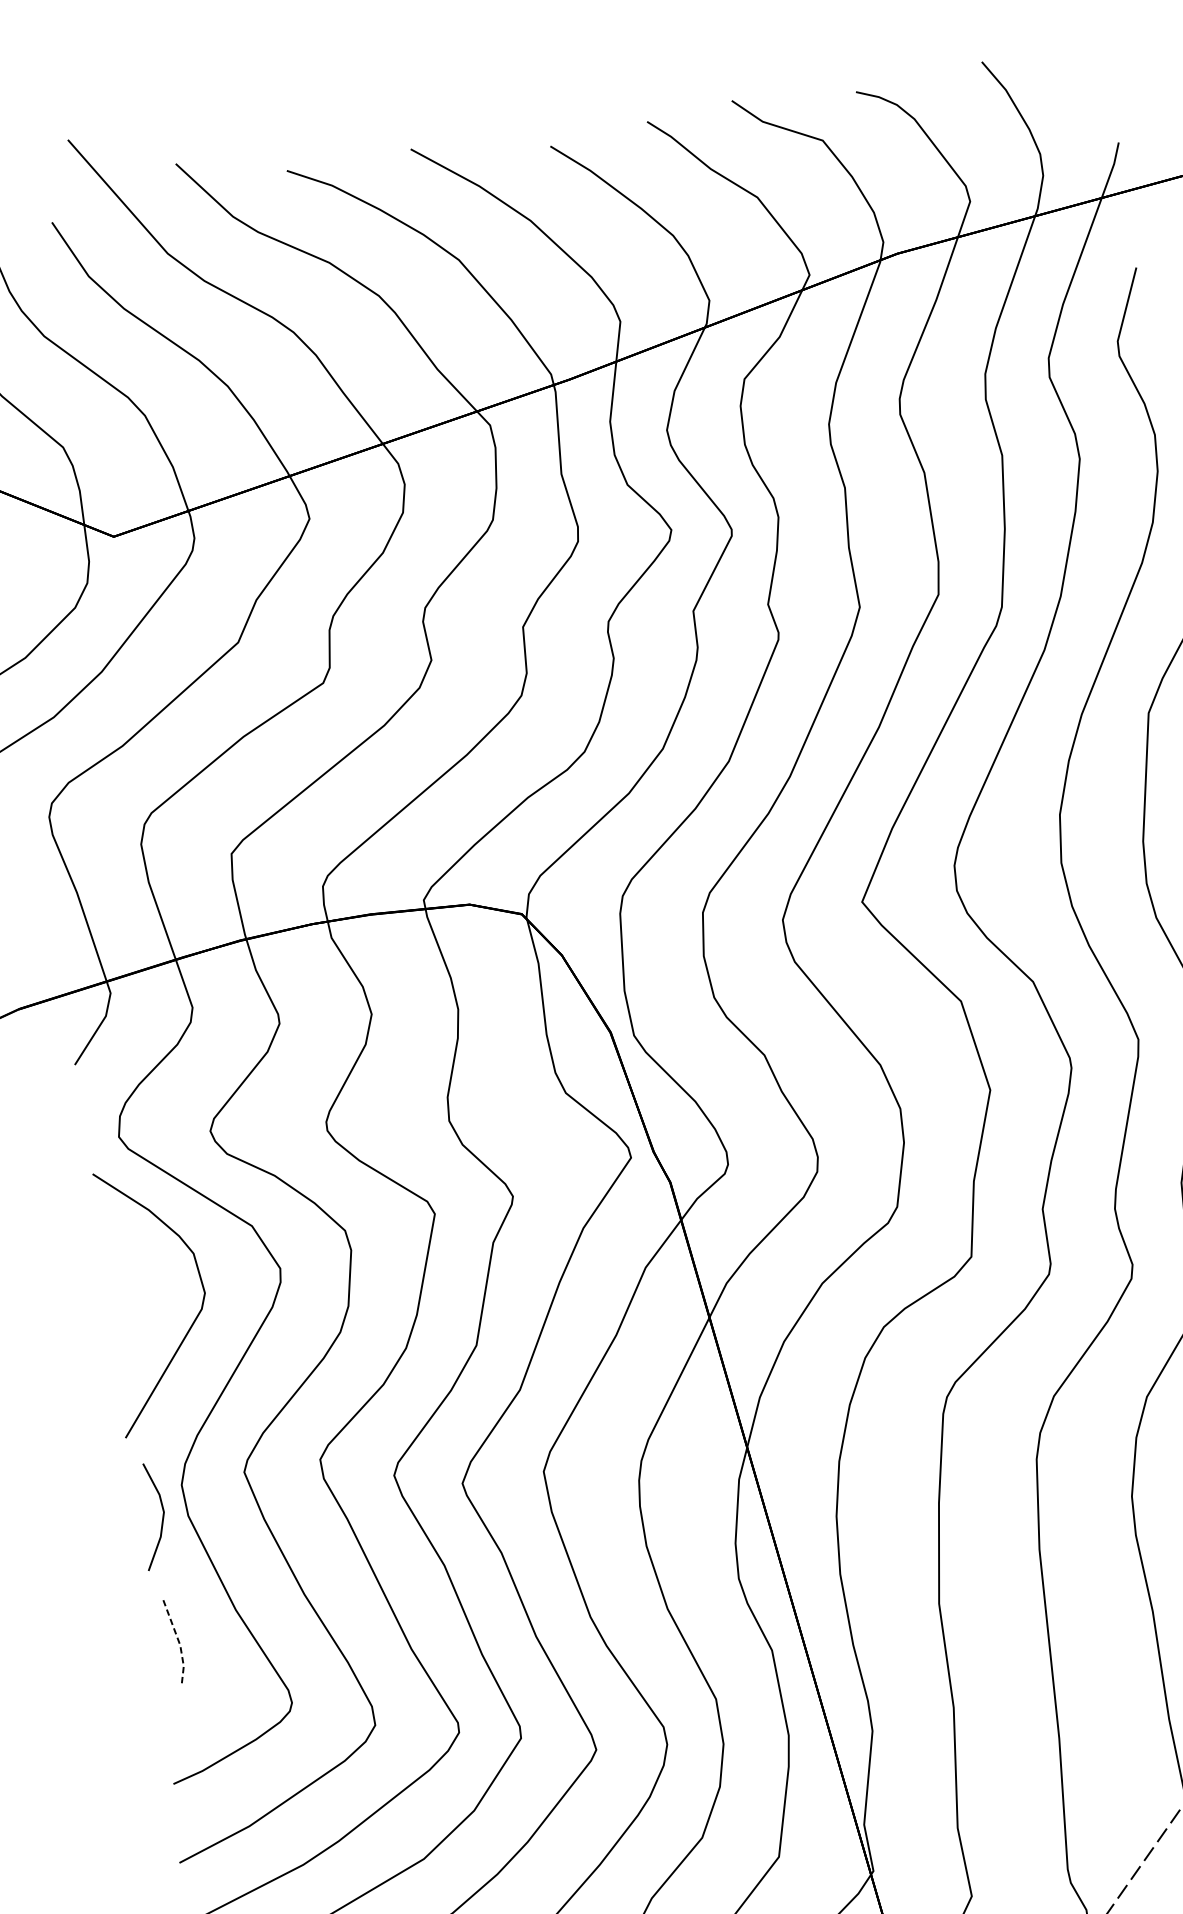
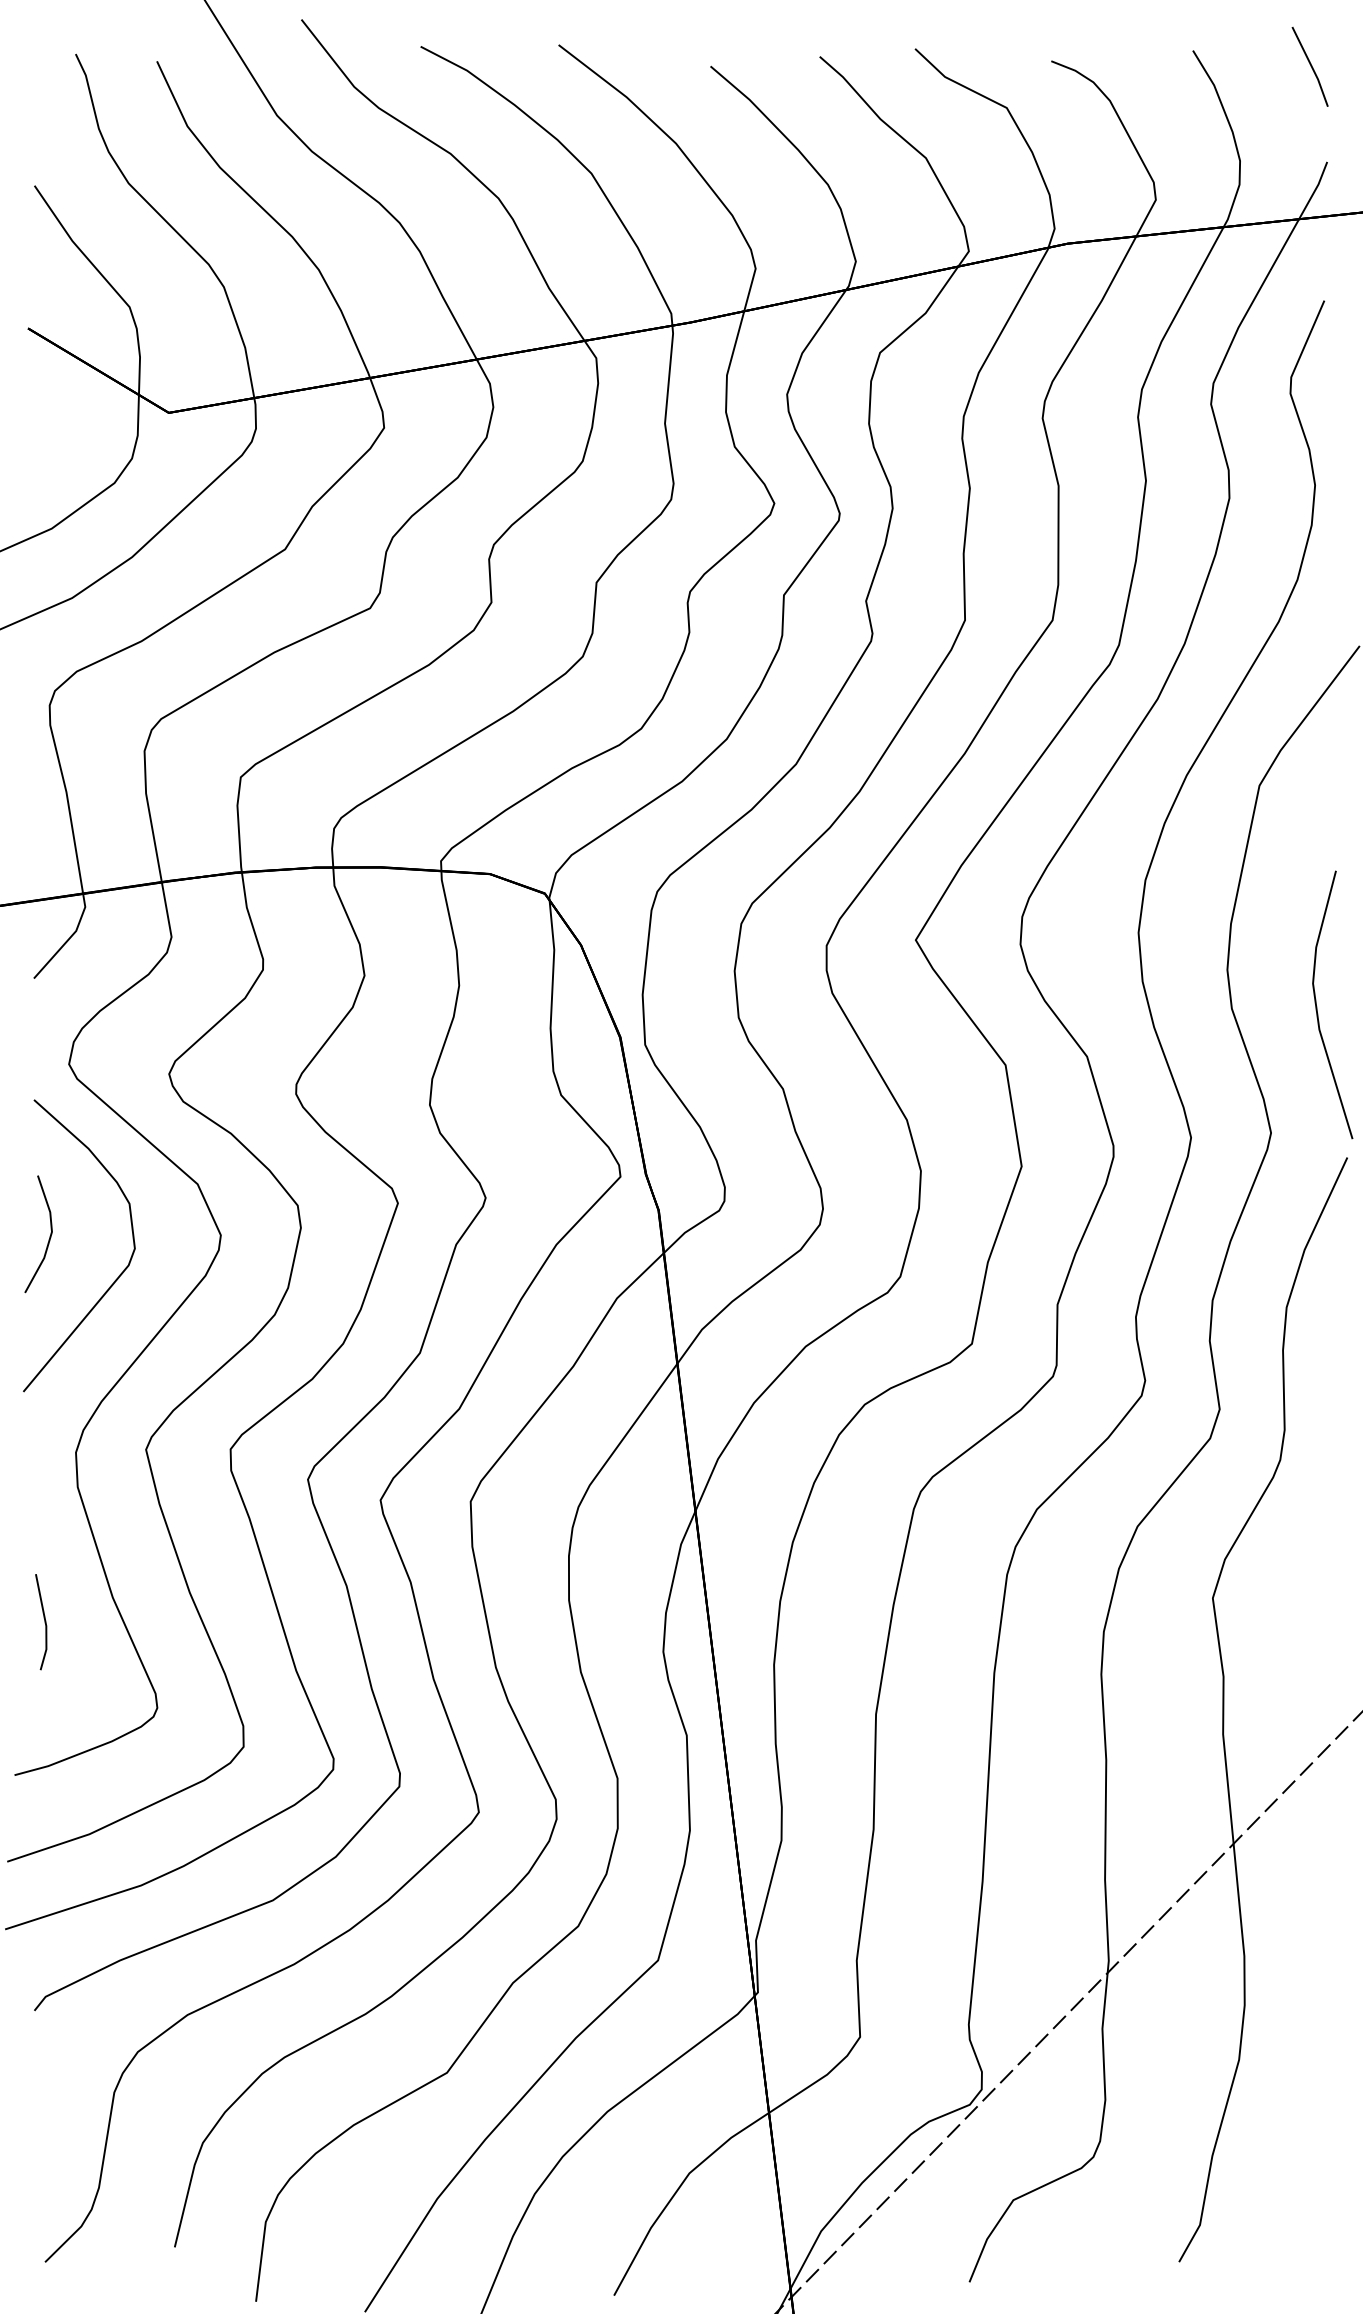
line: (1089, 59) -> (1310, 66), added
line: (162, 1516) -> (49, 1236), moved
line: (179, 1644) -> (45, 1624), dashed -> solid

